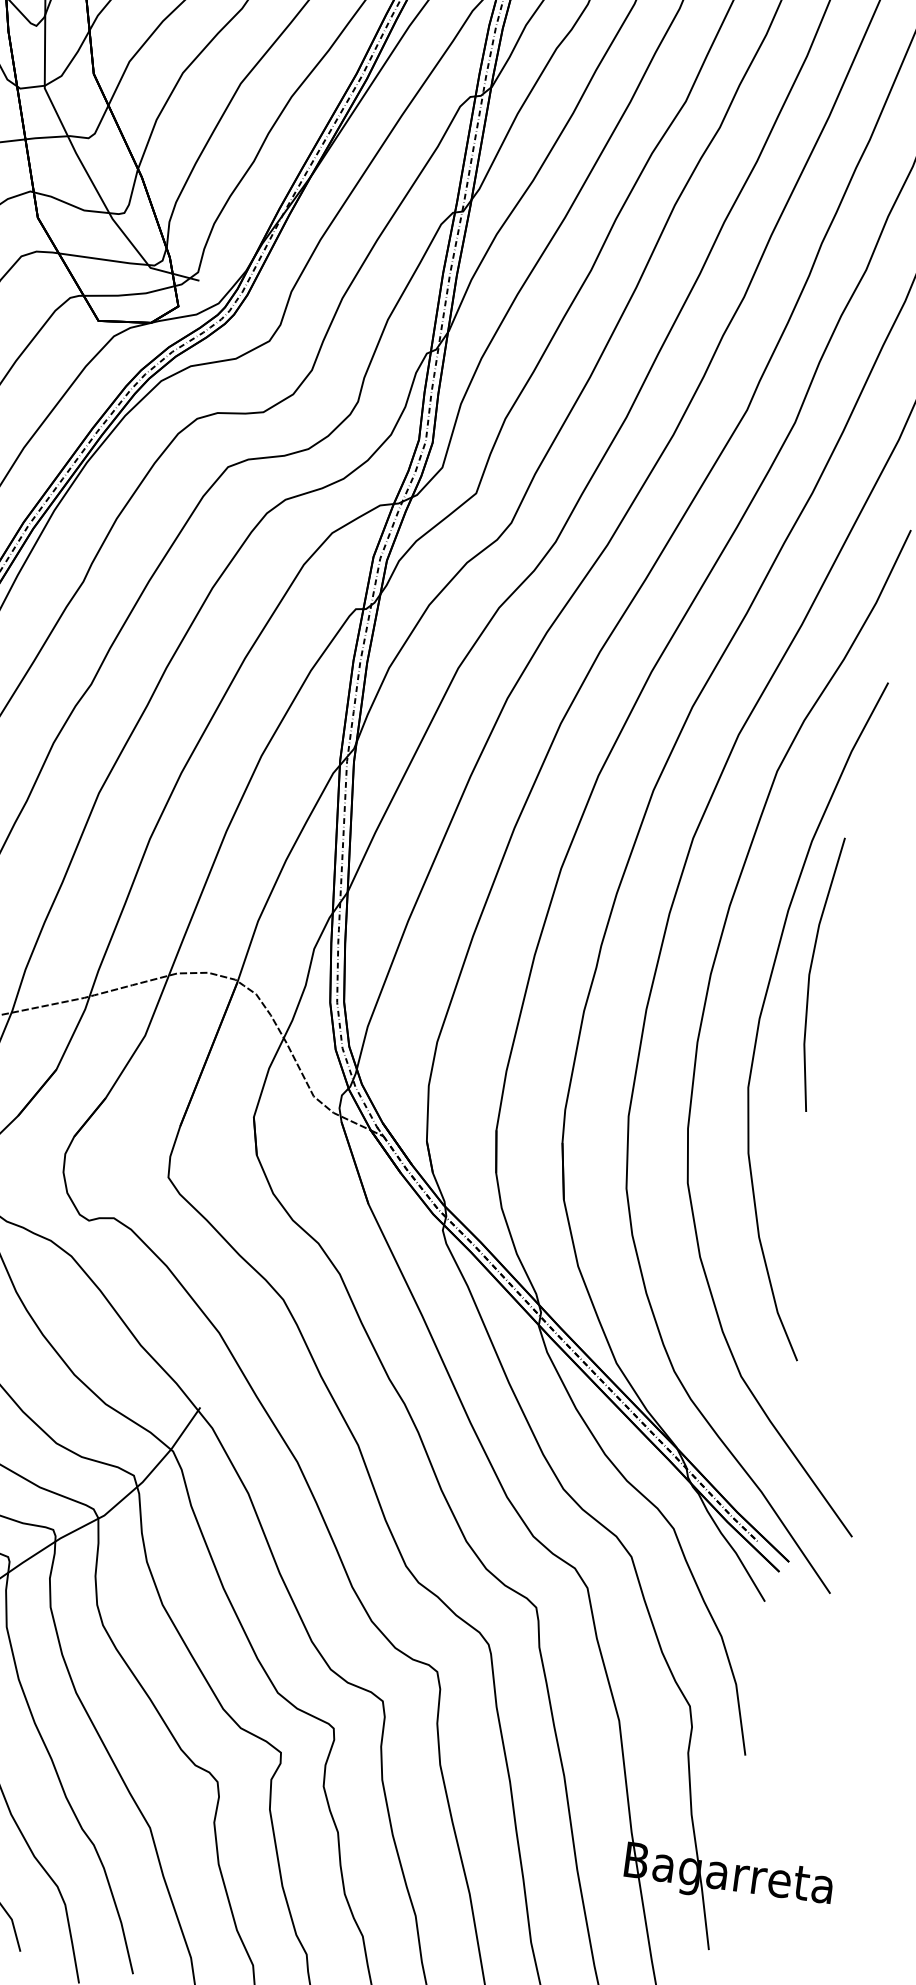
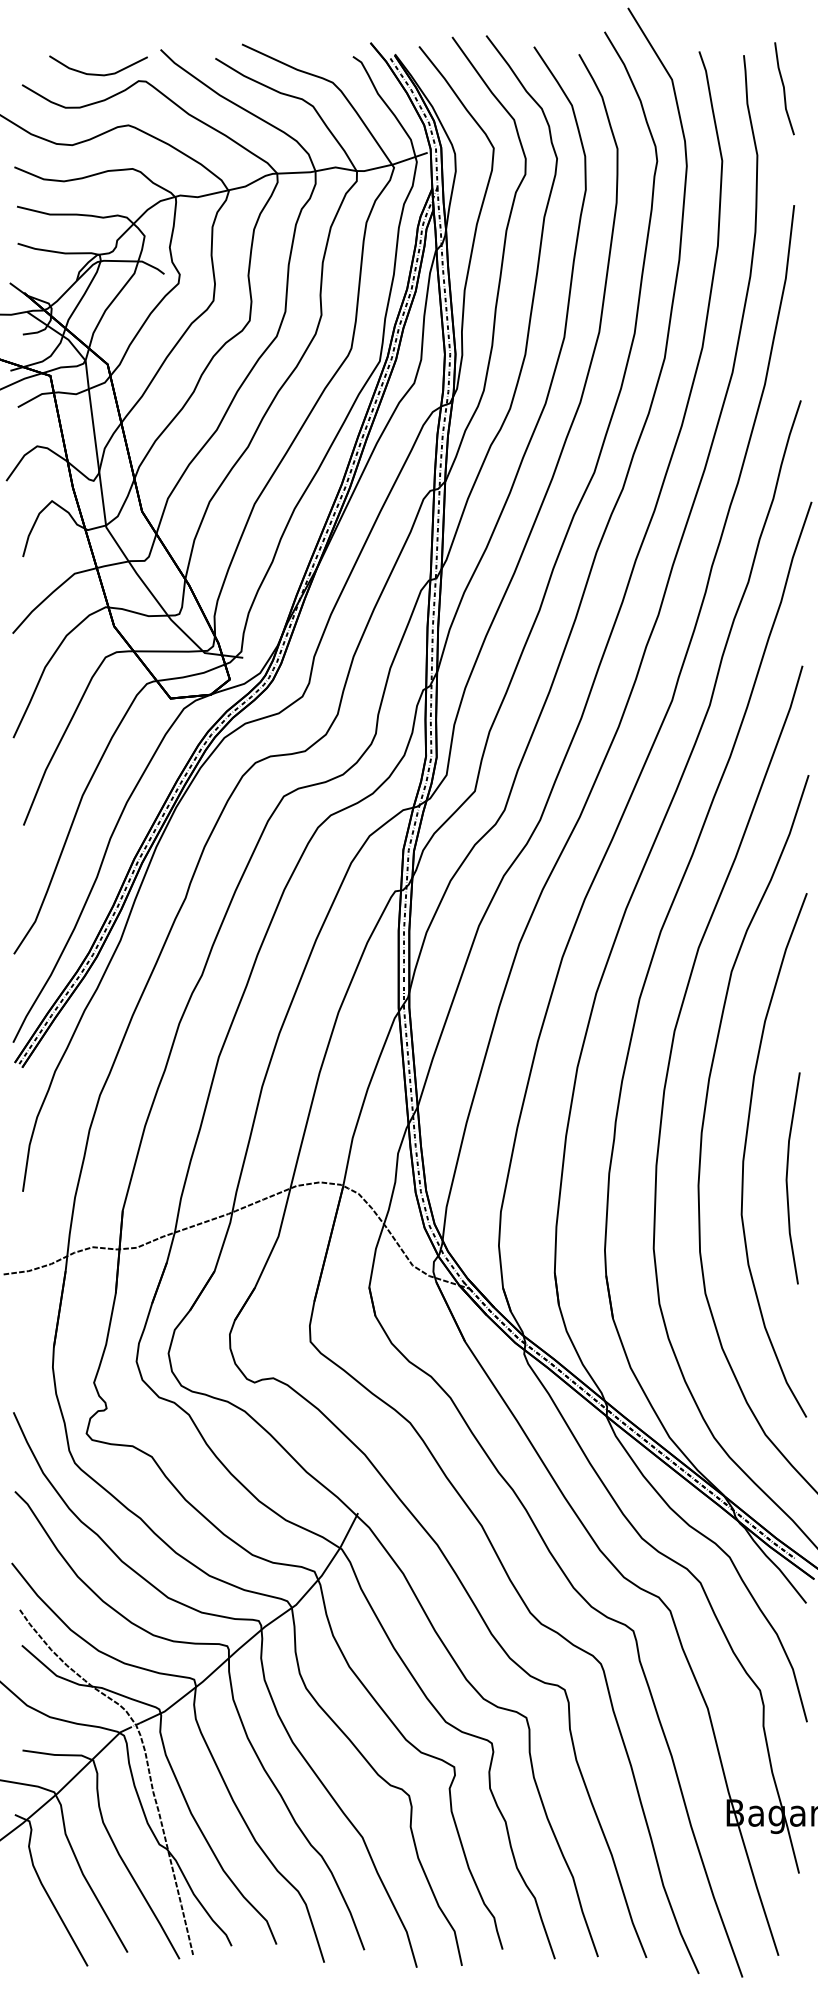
line: (810, 973) -> (787, 1178), moved

